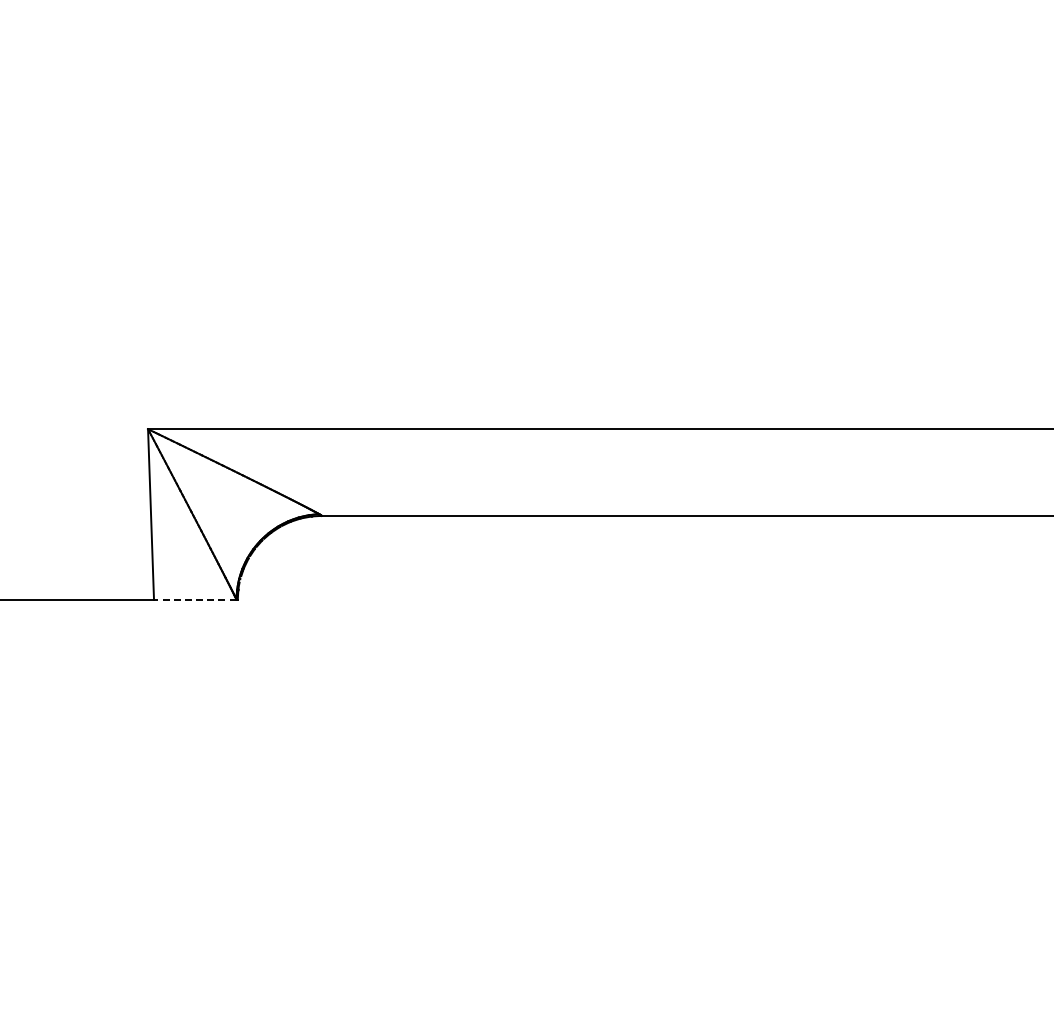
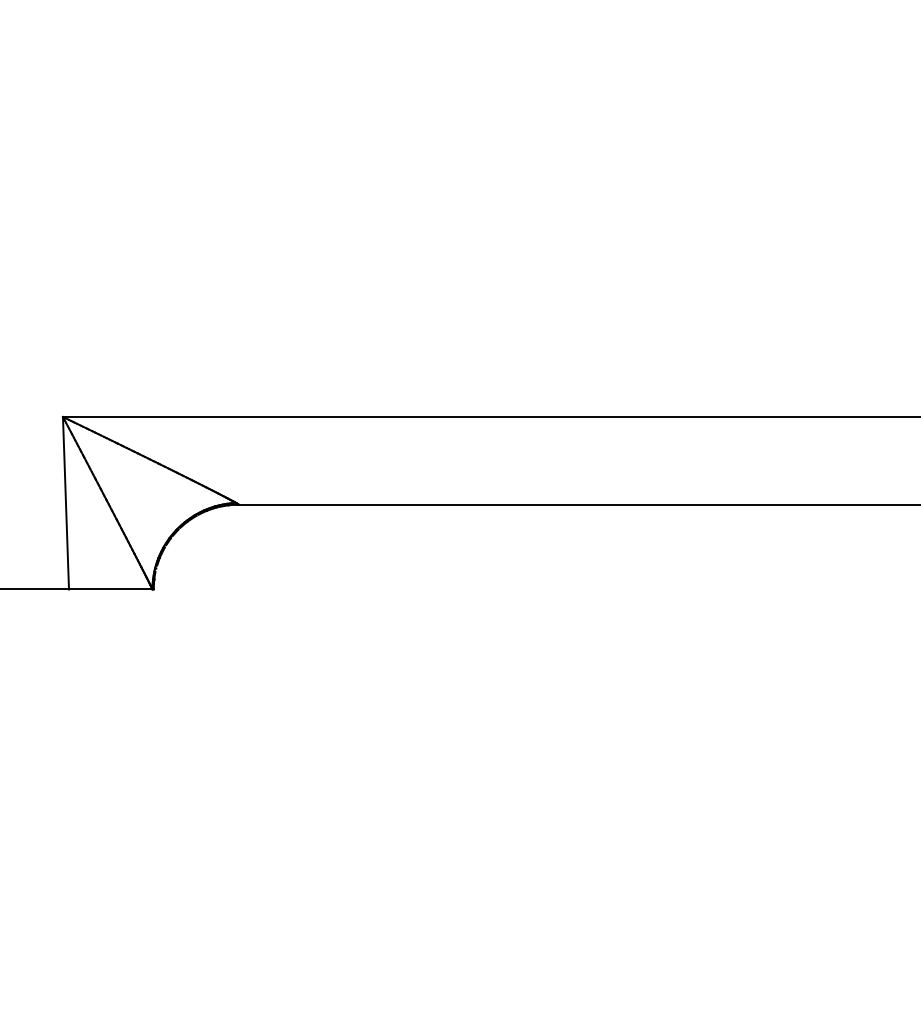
line: (194, 599) -> (109, 589), dashed -> solid

